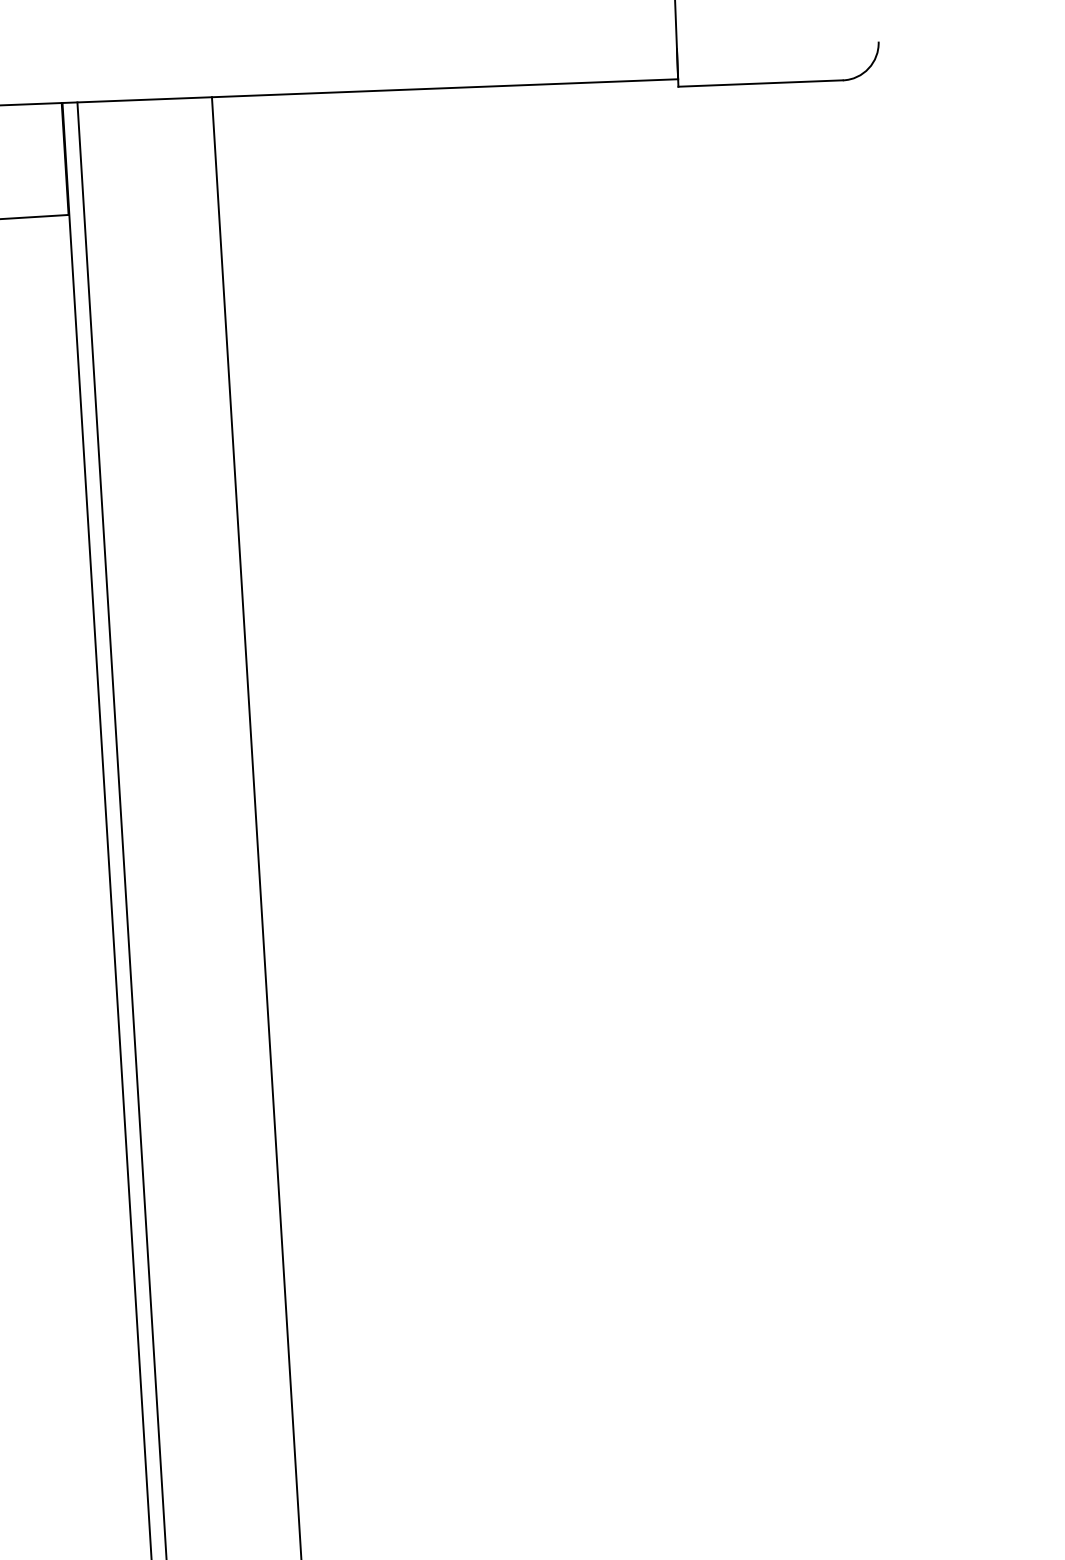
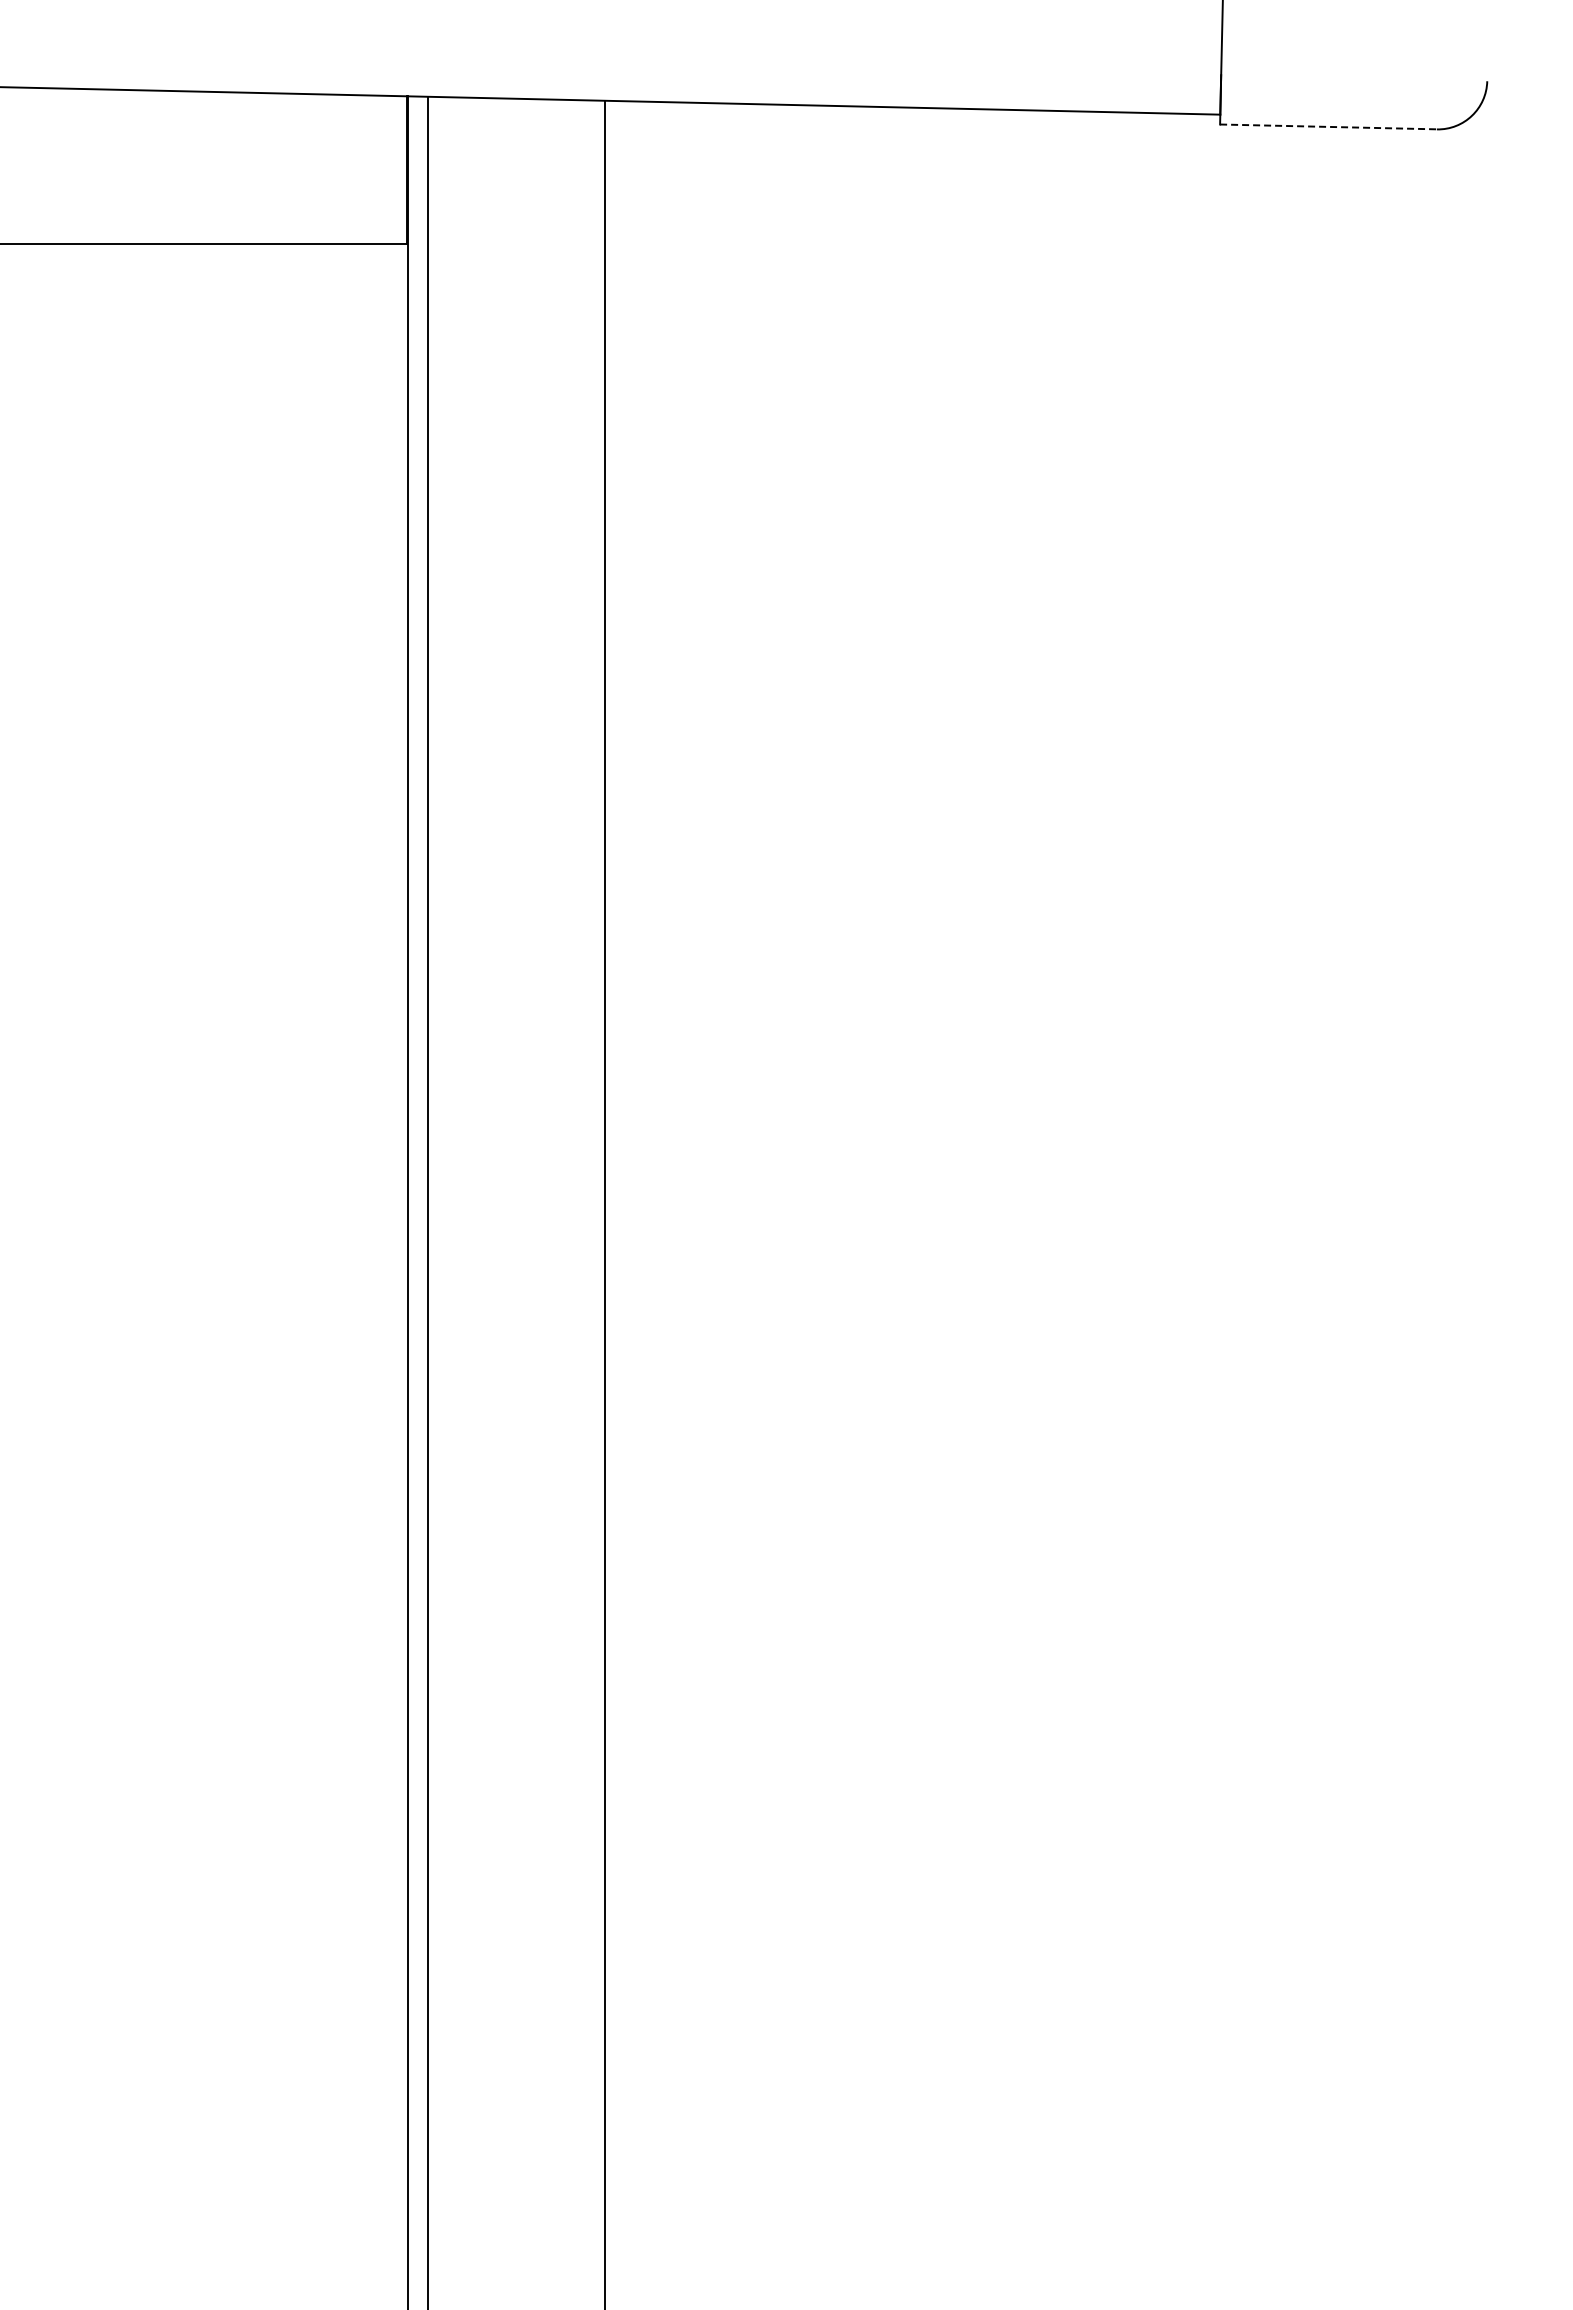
line: (760, 83) -> (1328, 126), solid -> dashed

